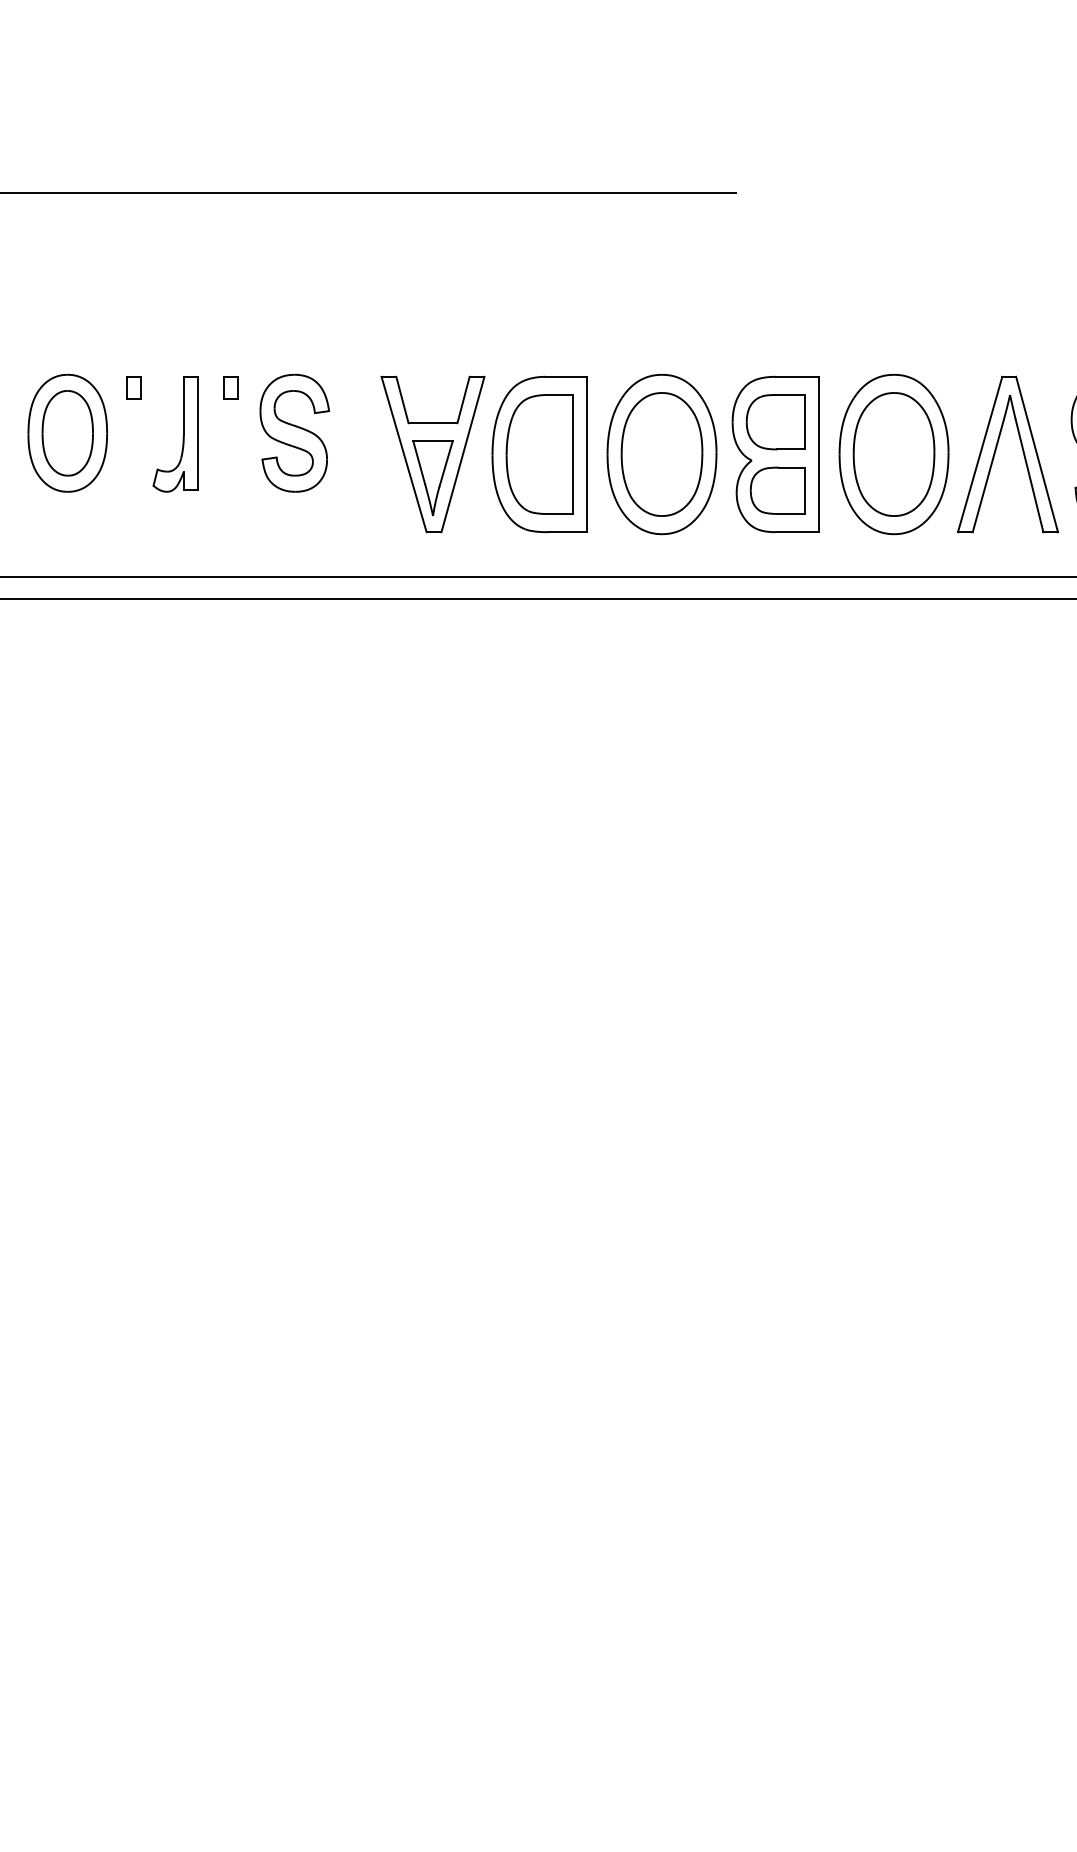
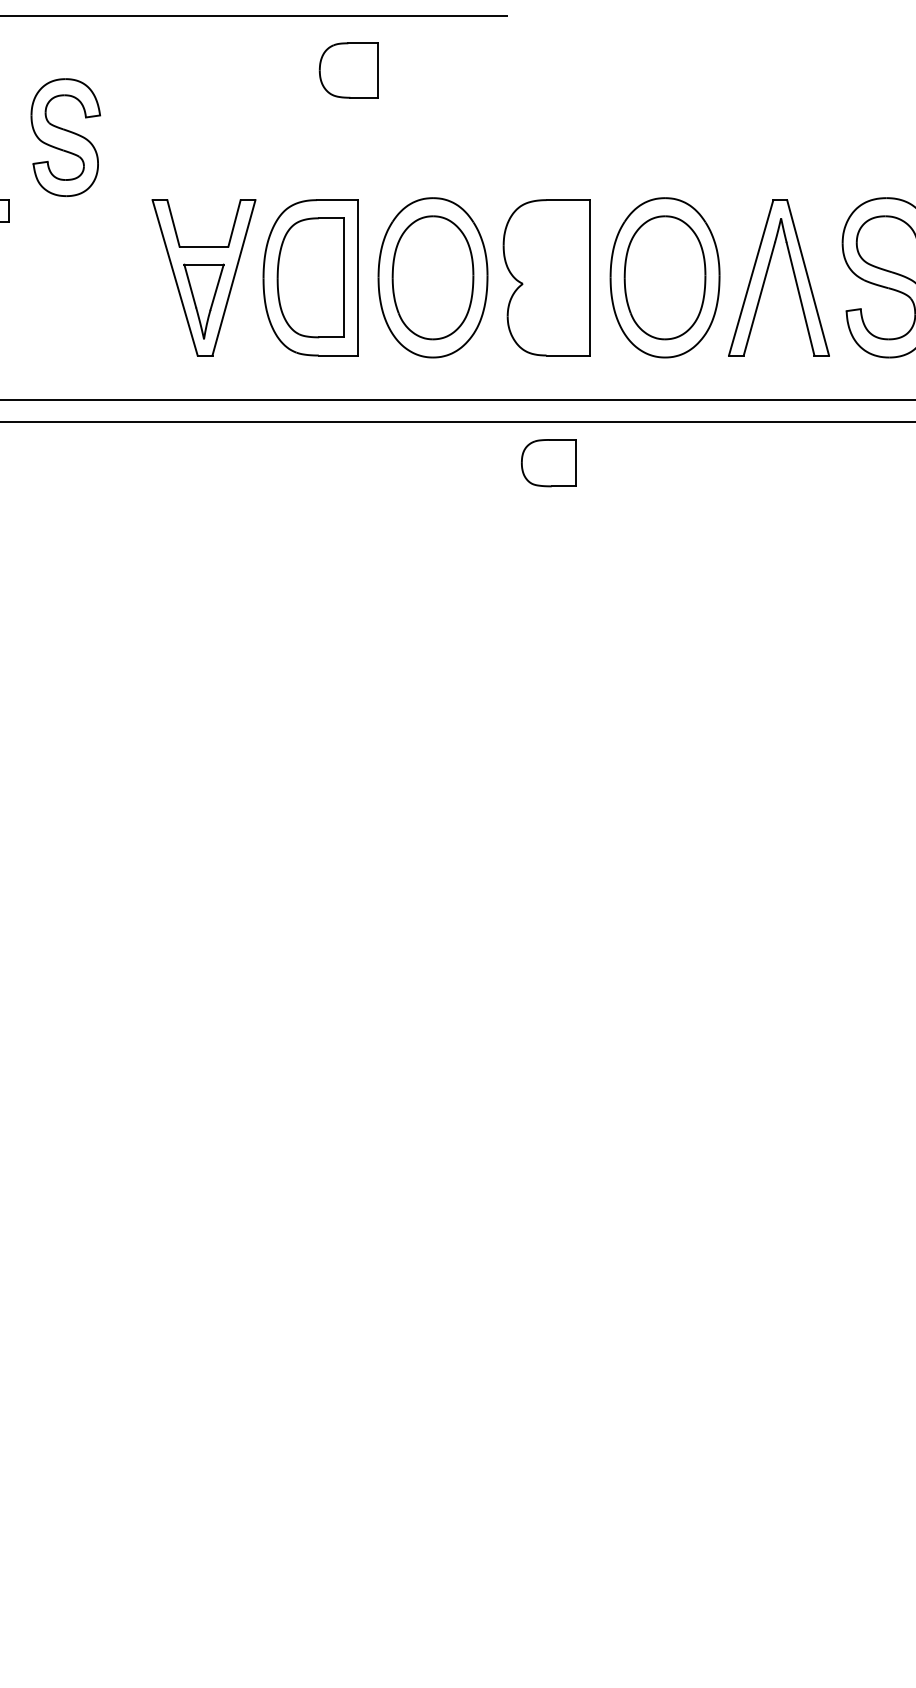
part: (775, 422) -> (348, 70), moved
part: (294, 432) -> (65, 136), moved
part: (777, 490) -> (548, 462), moved

